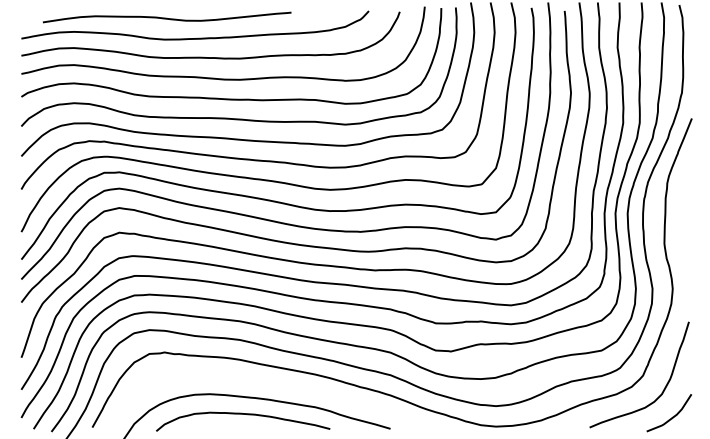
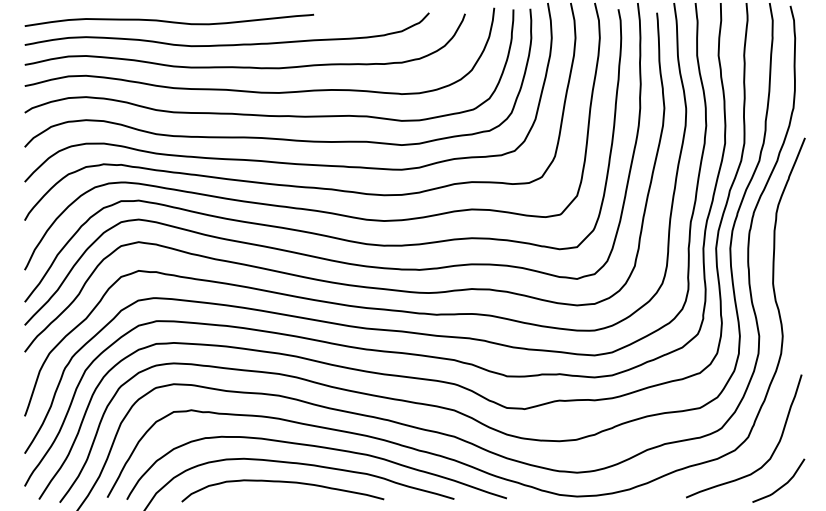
curve: (167, 18) -> (169, 21), moved
curve: (277, 385) -> (322, 448), added

